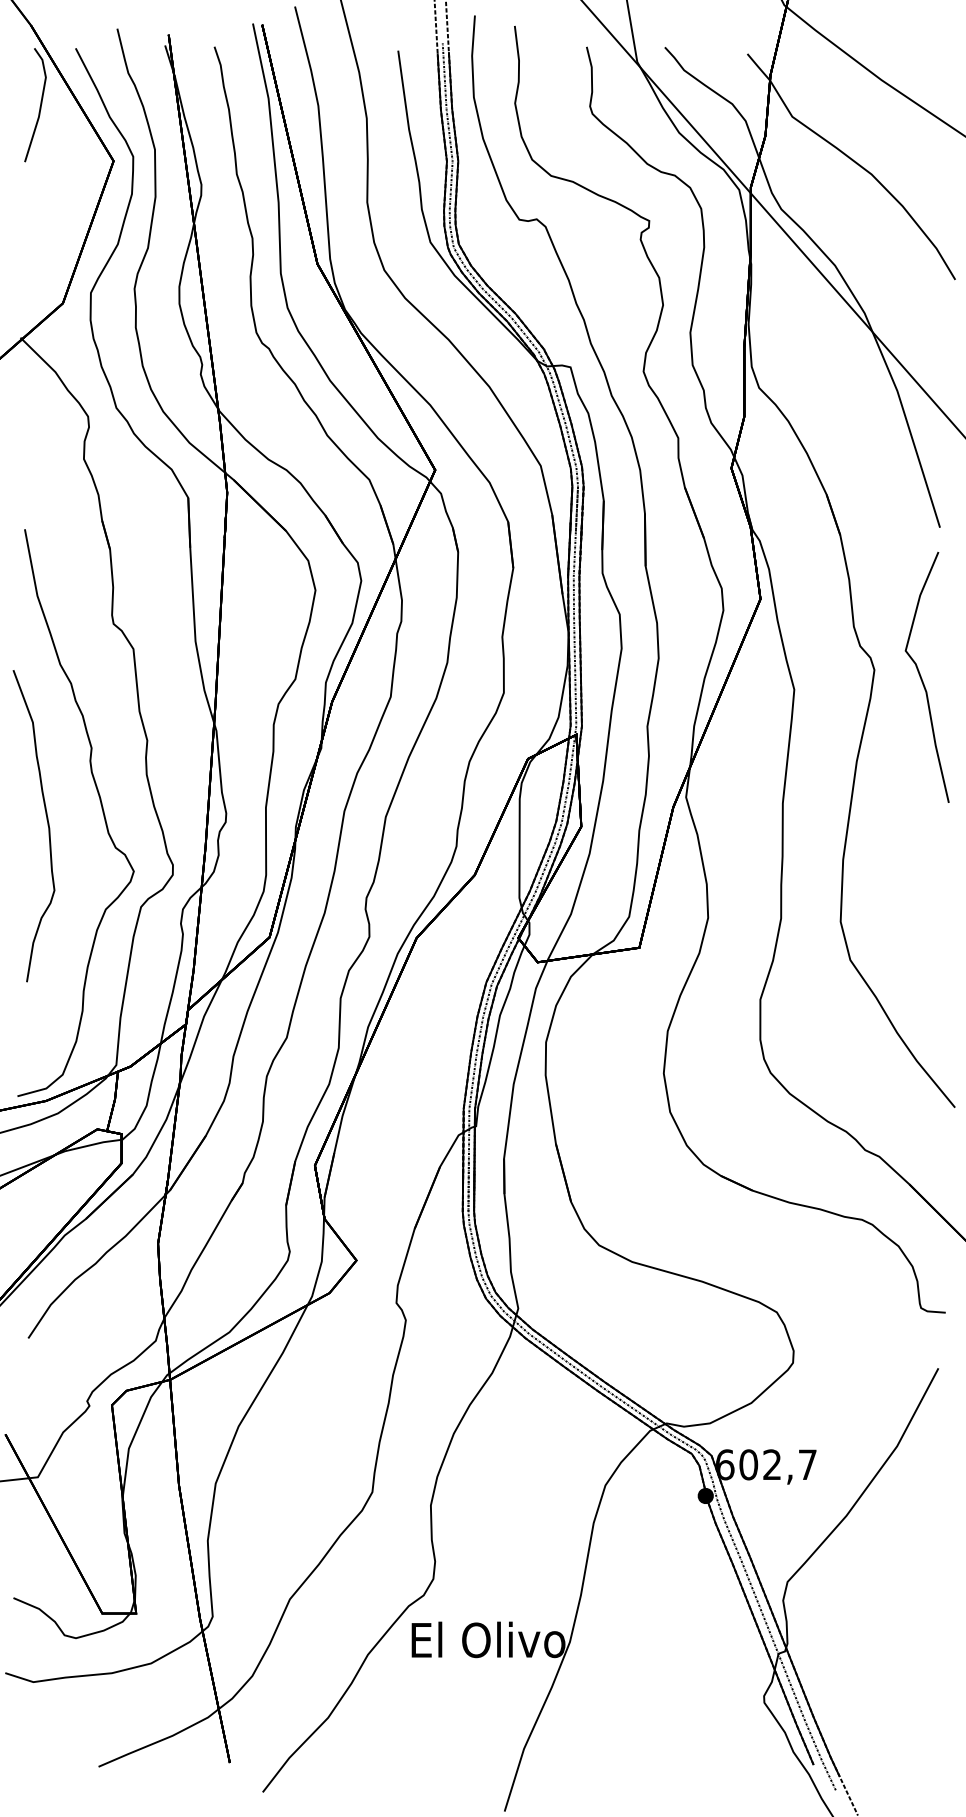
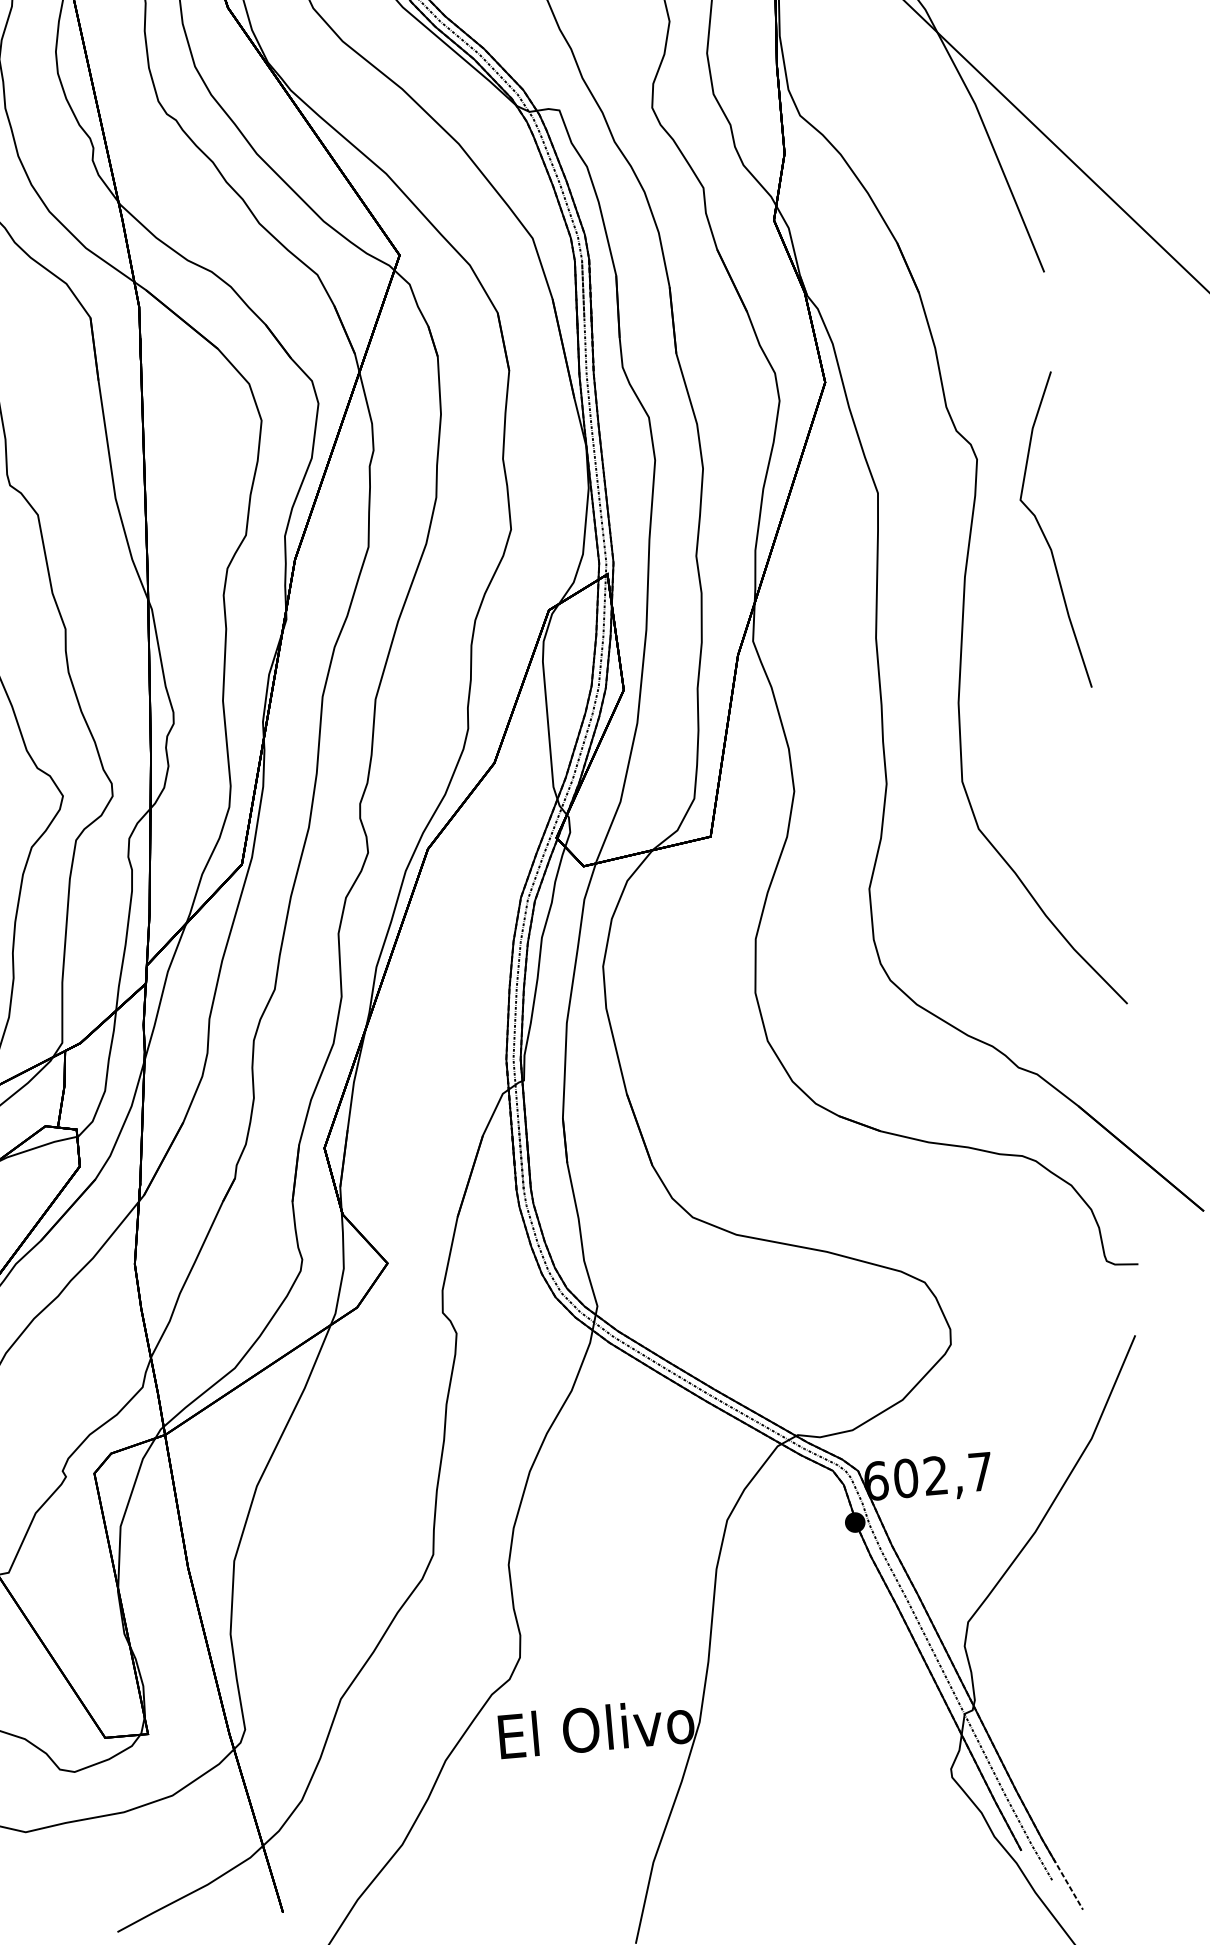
curve: (922, 678) -> (1044, 533), moved

